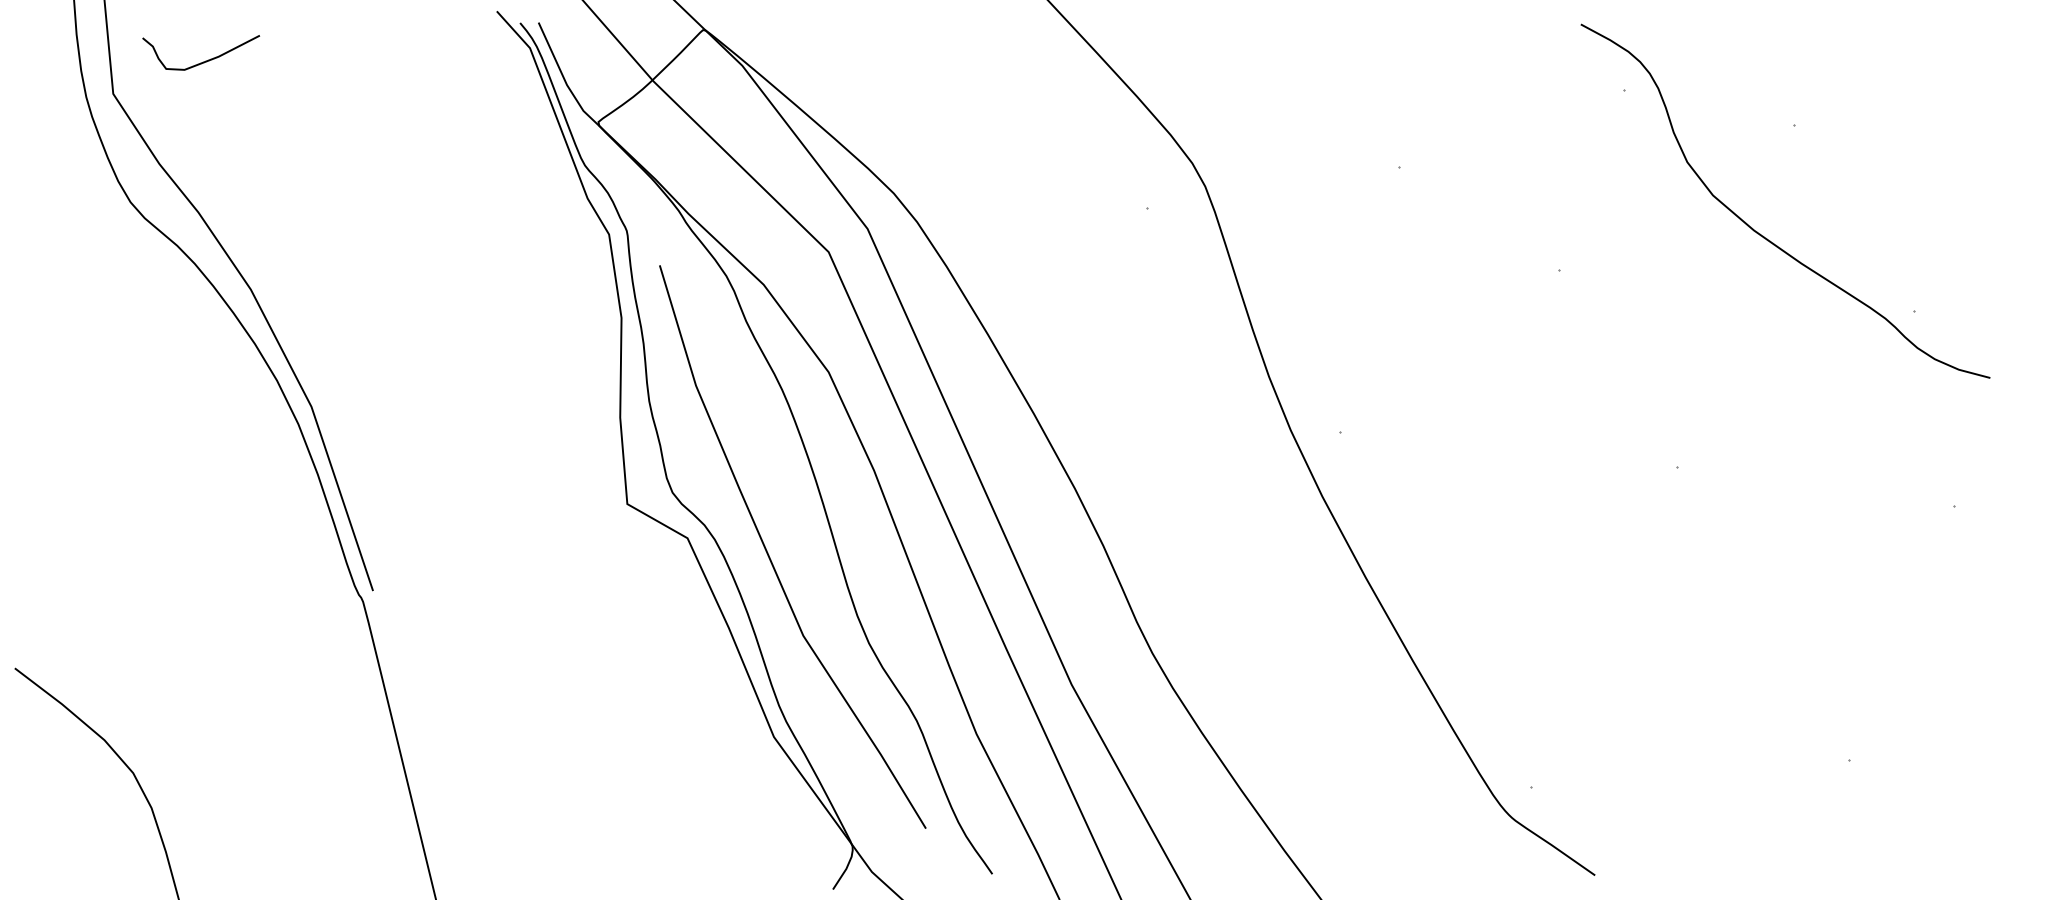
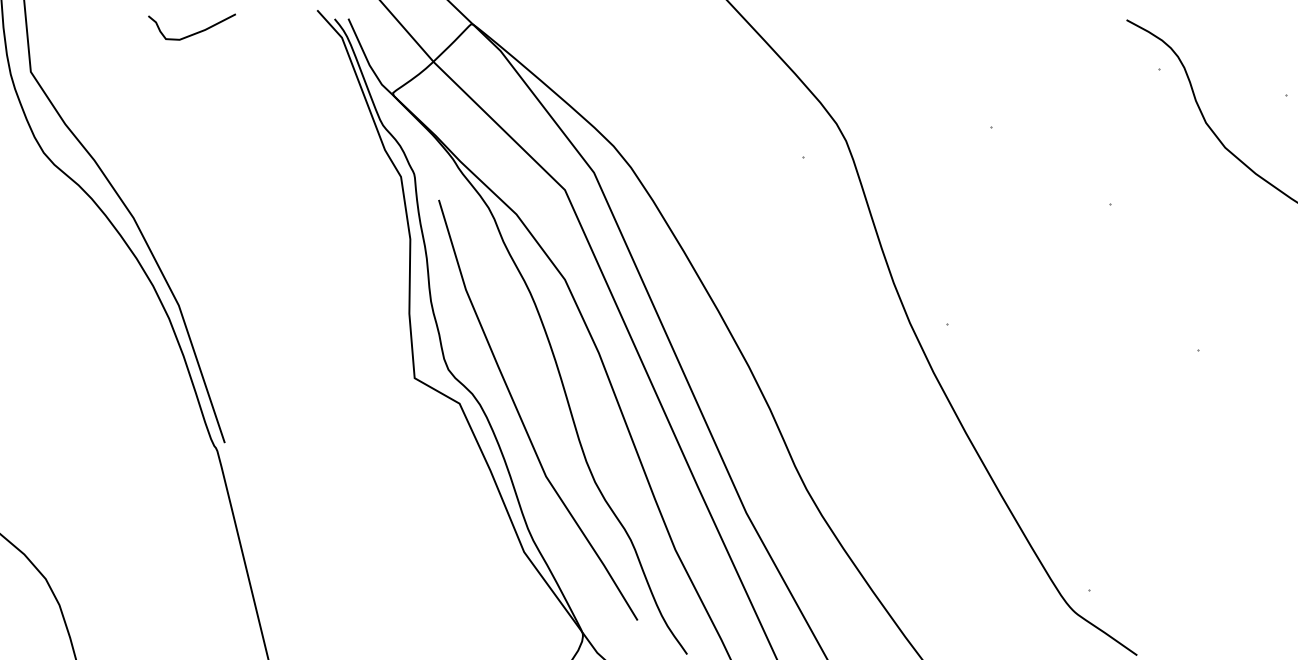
curve: (205, 60) -> (195, 32), moved

